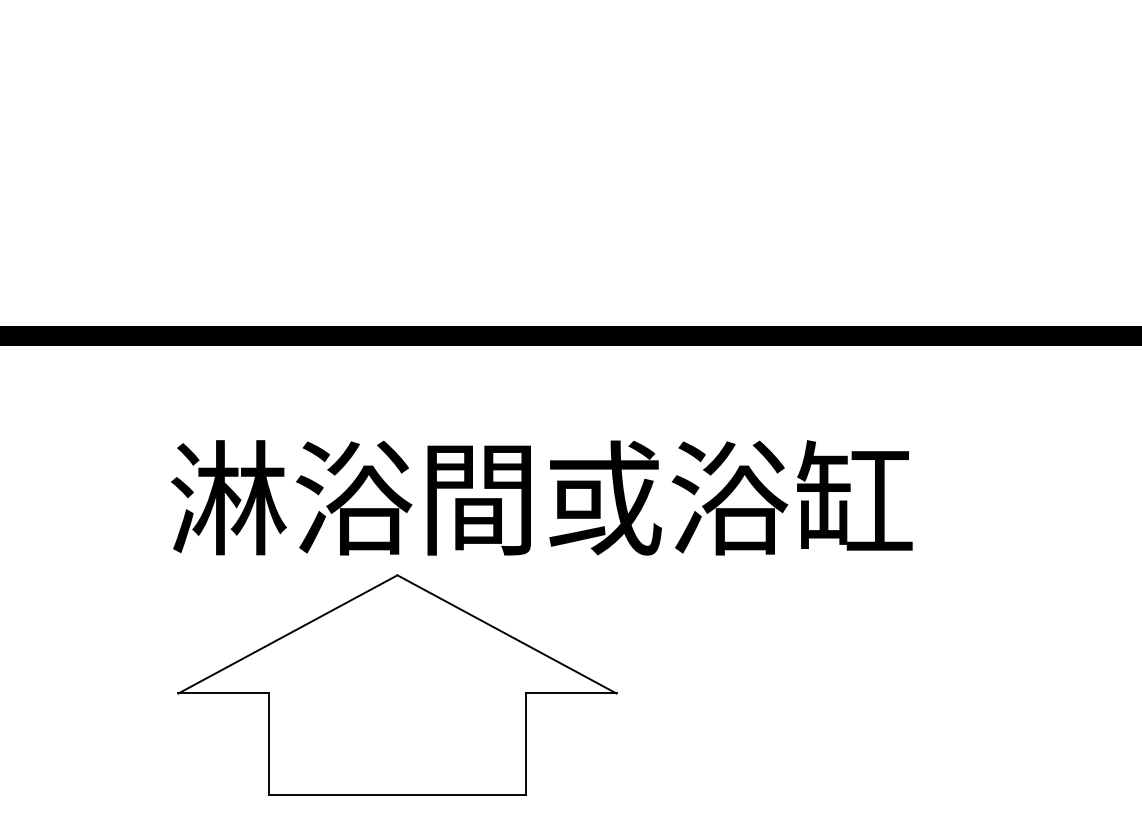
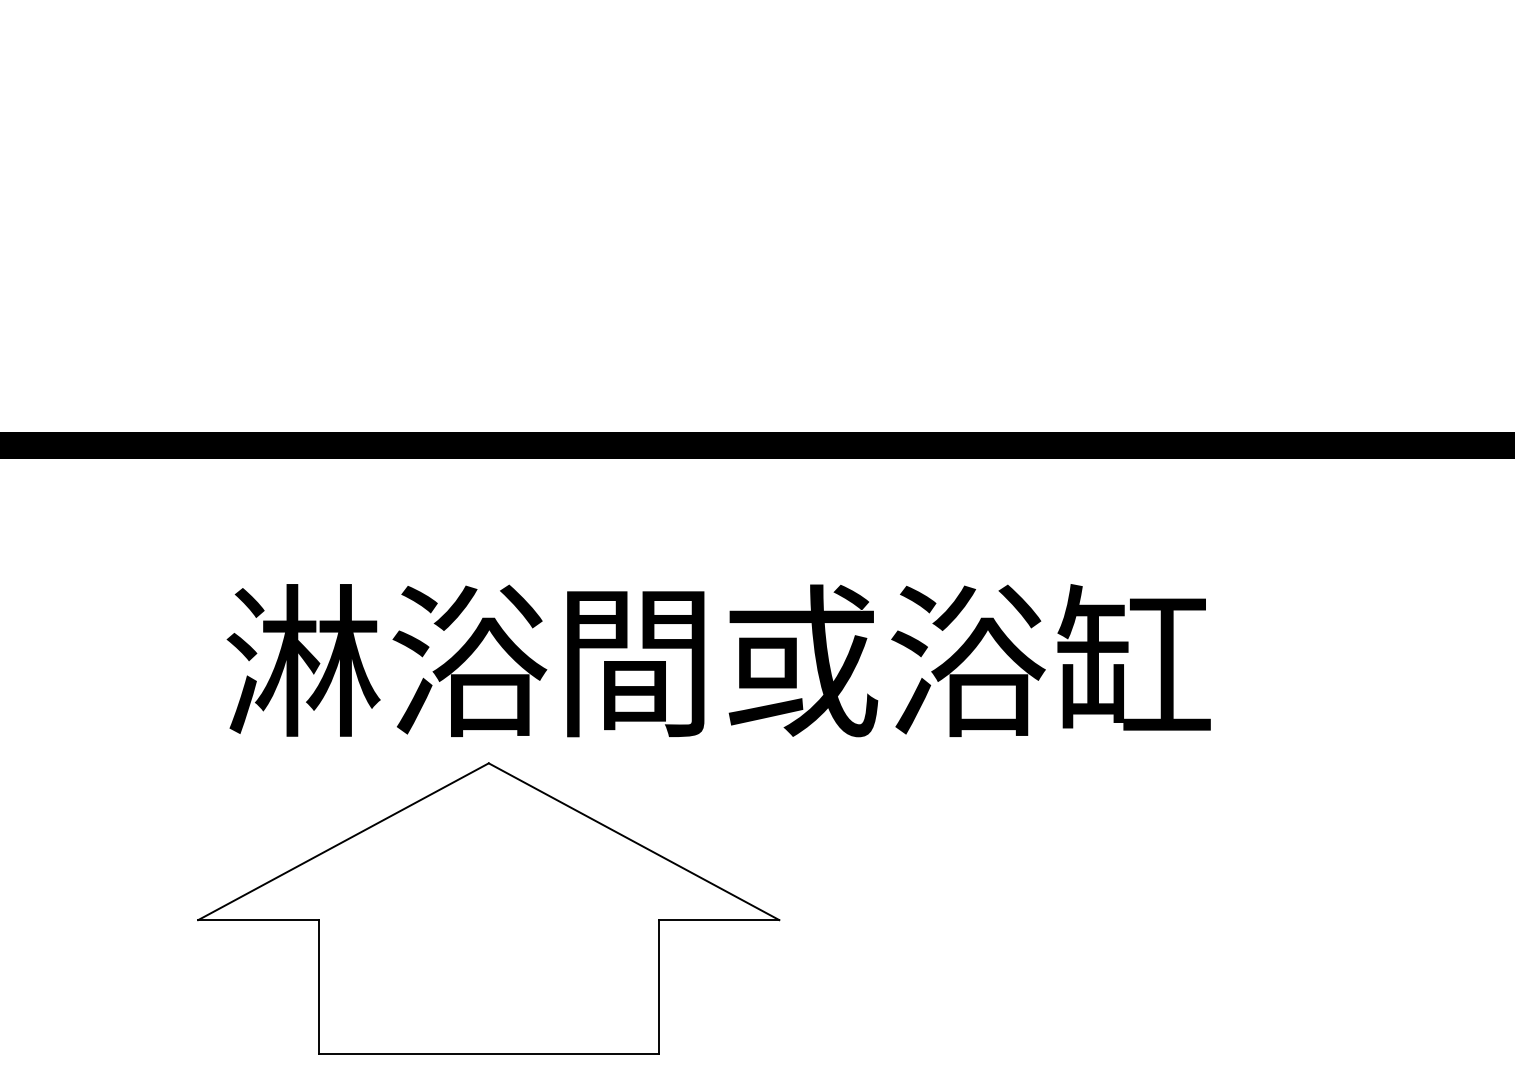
part: (397, 684) -> (488, 908), moved

